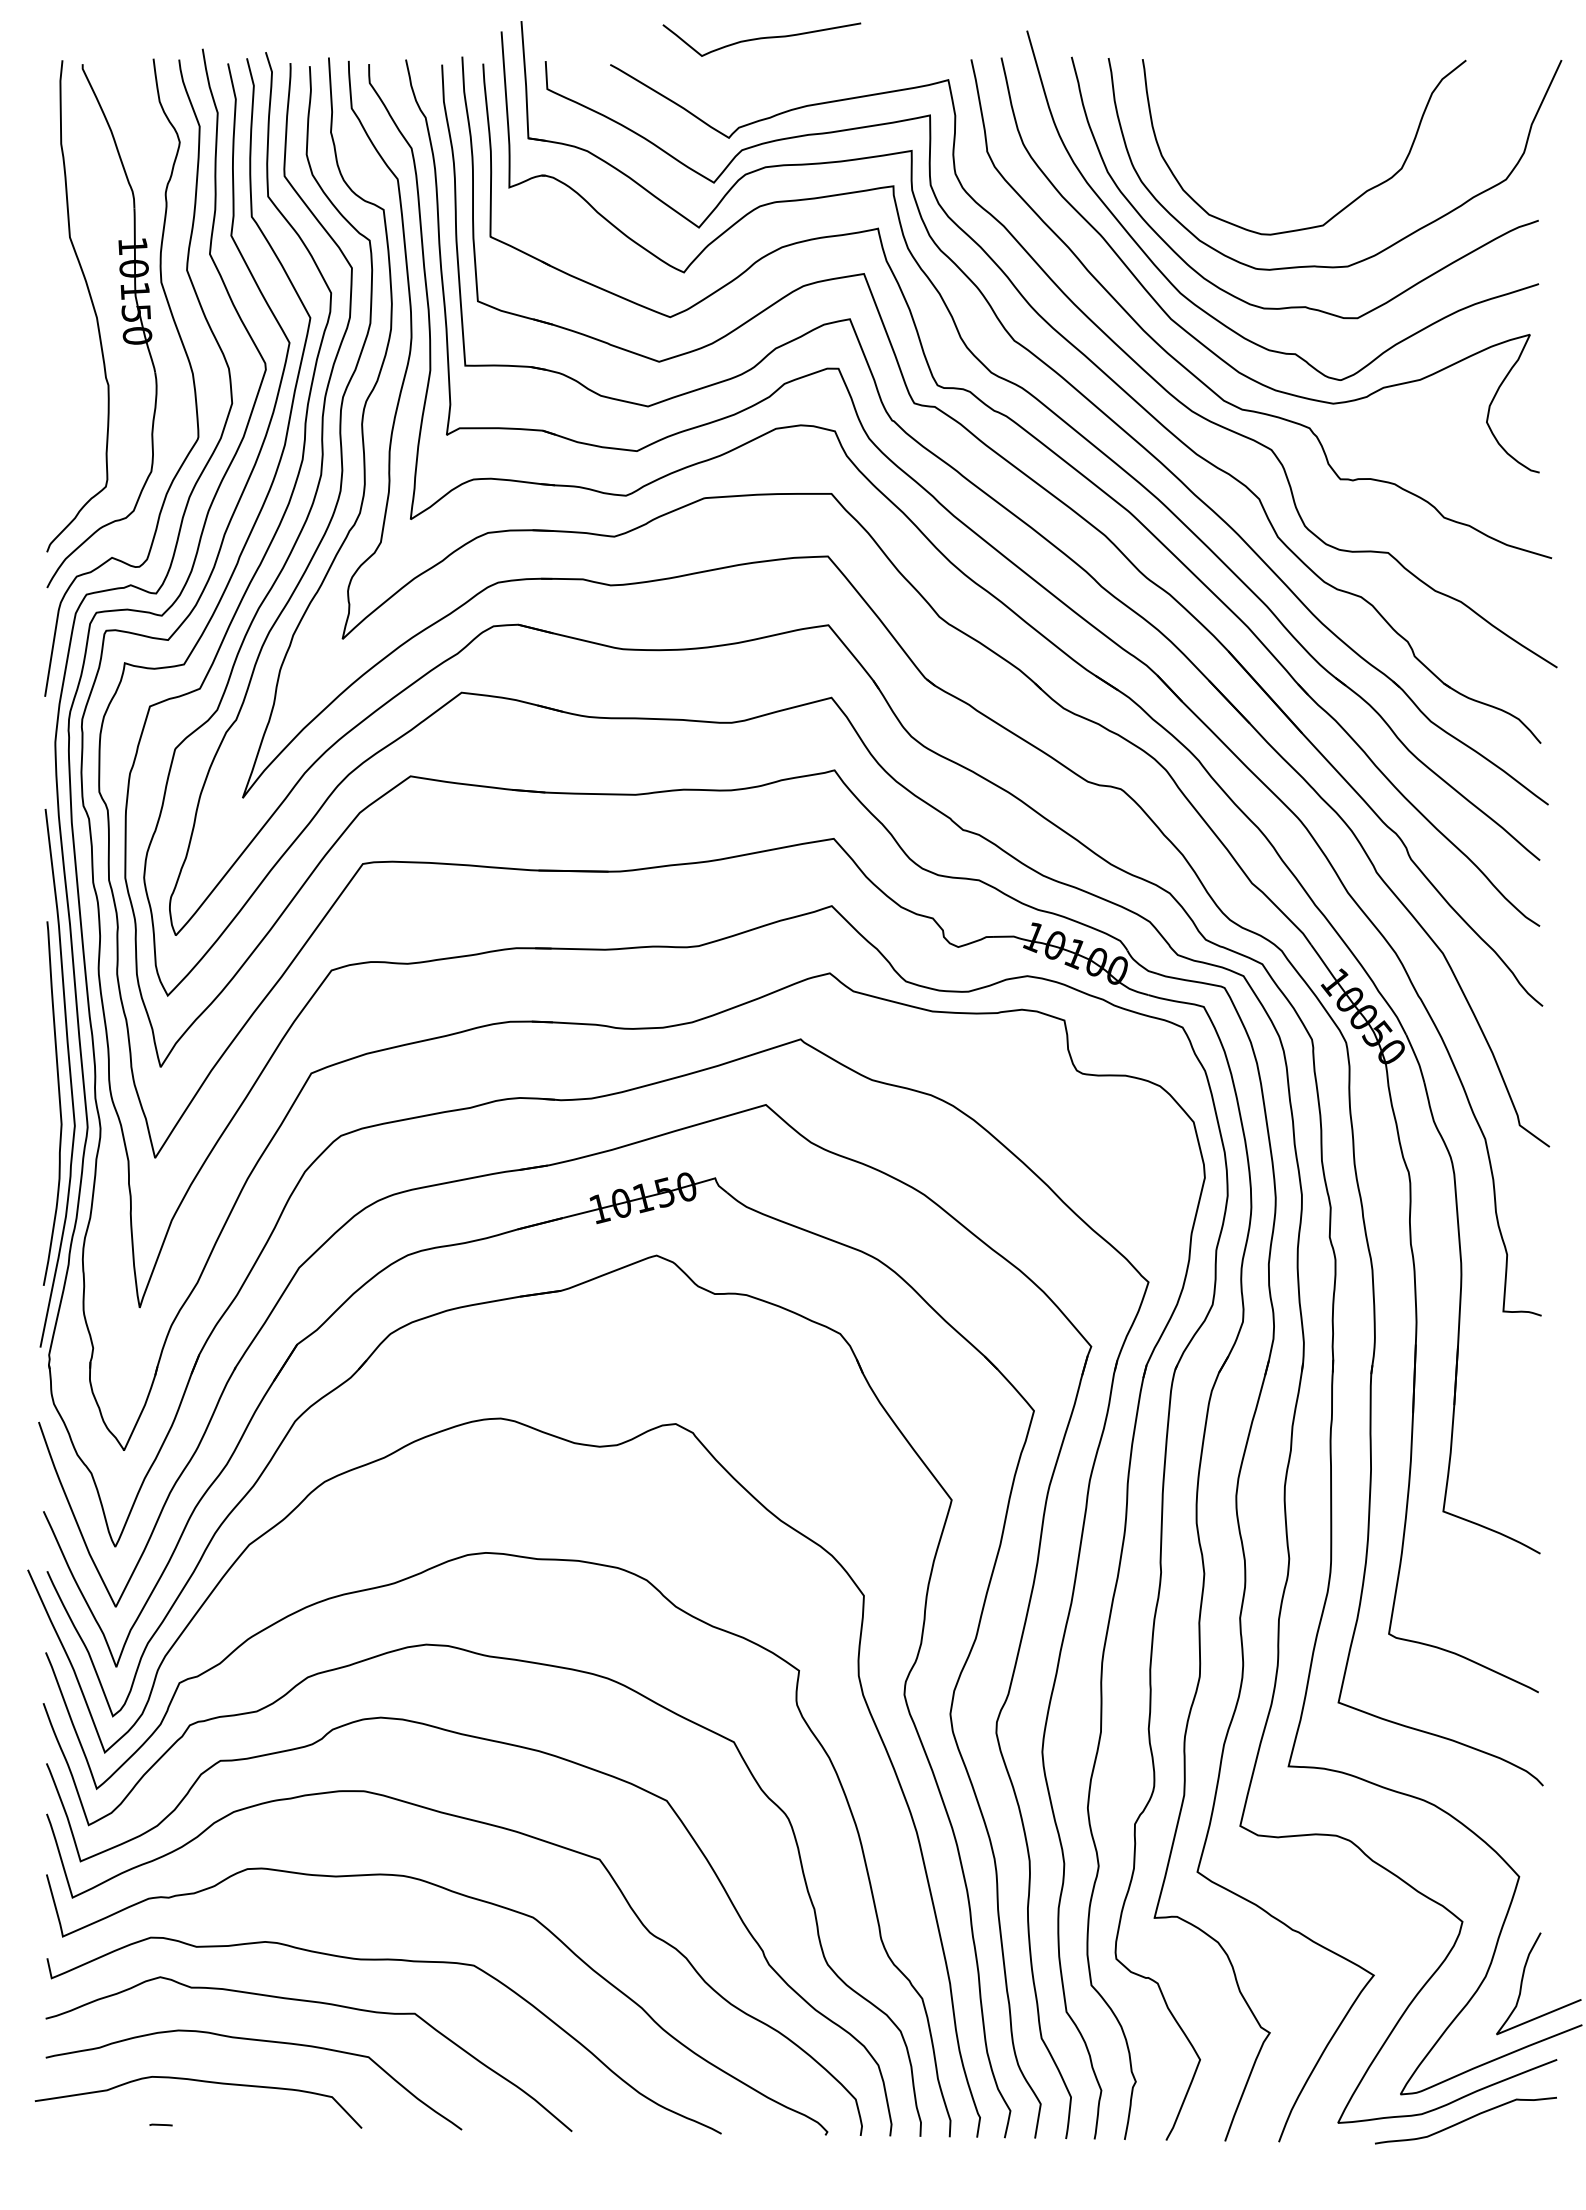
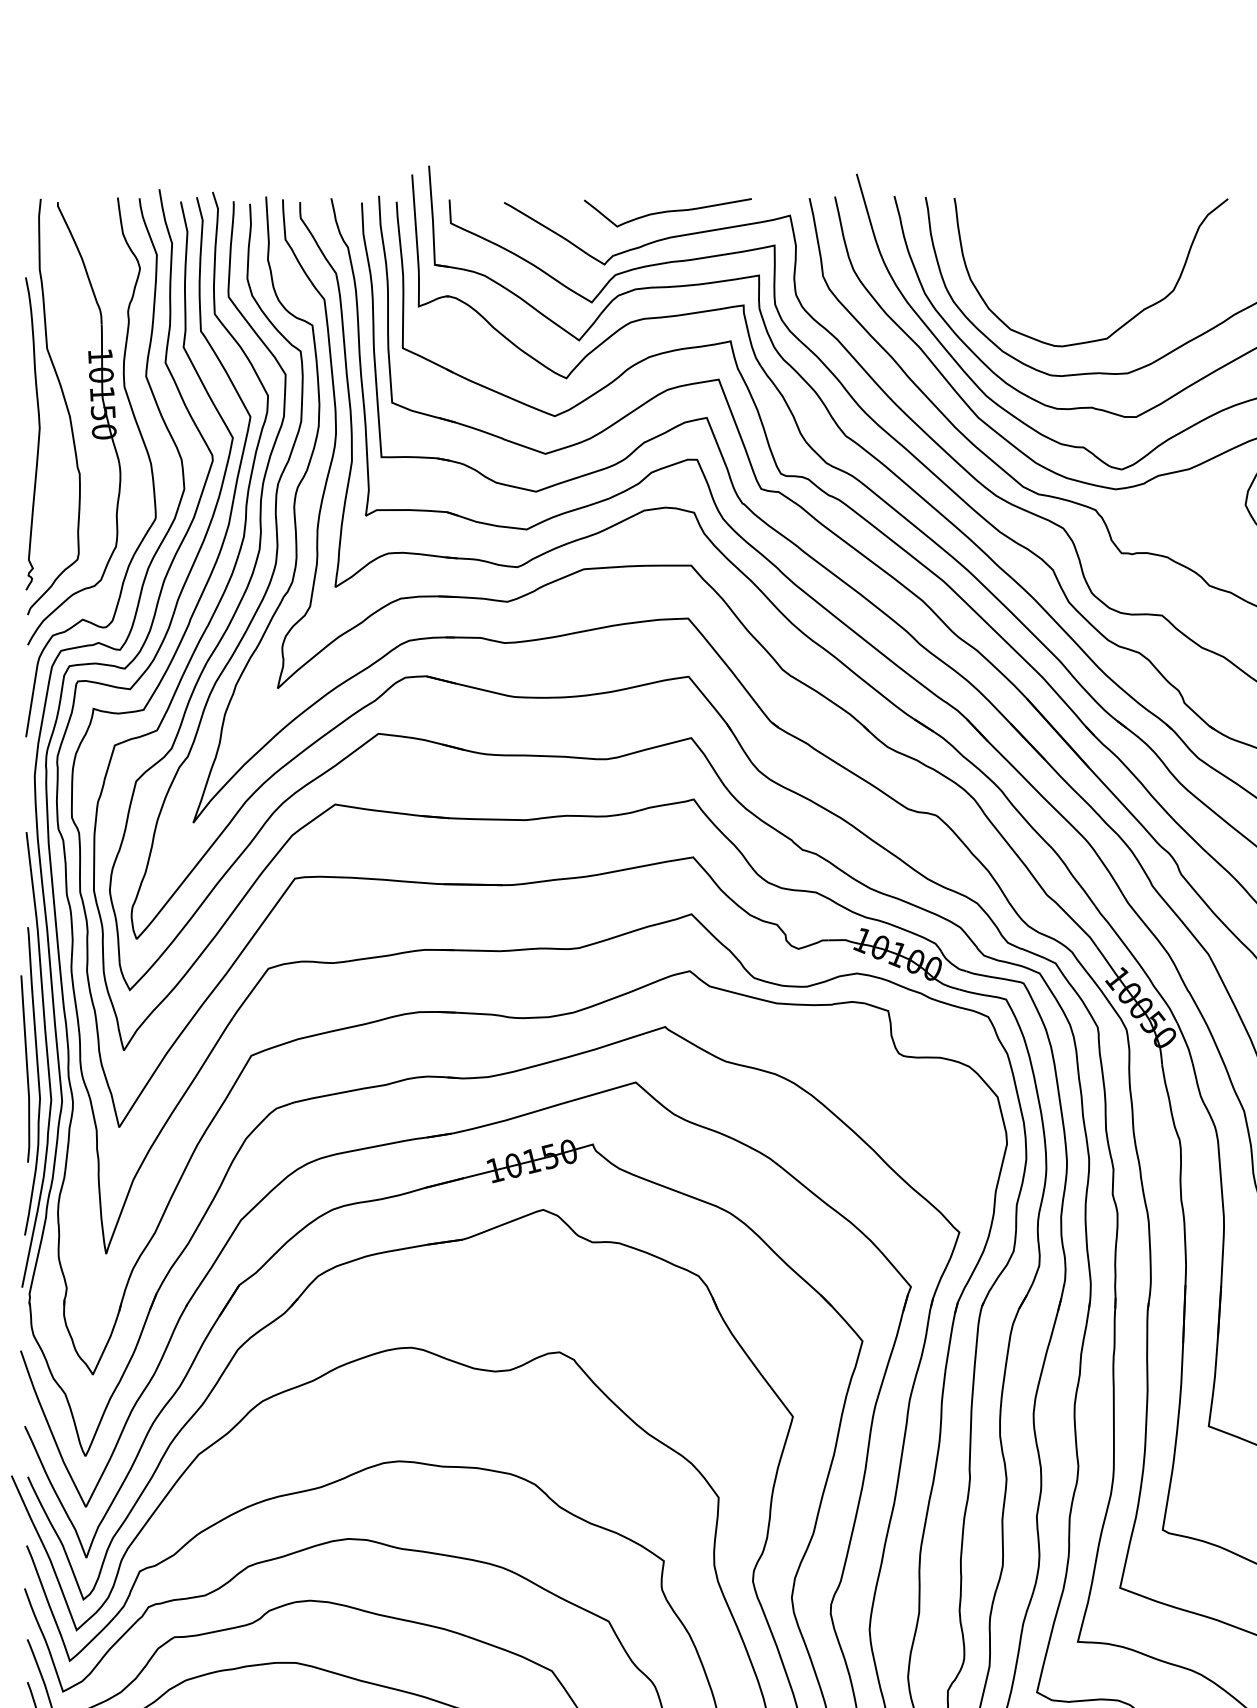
curve: (761, 39) -> (667, 212), moved
curve: (59, 338) -> (38, 434), added
curve: (45, 1088) -> (26, 1068), added

